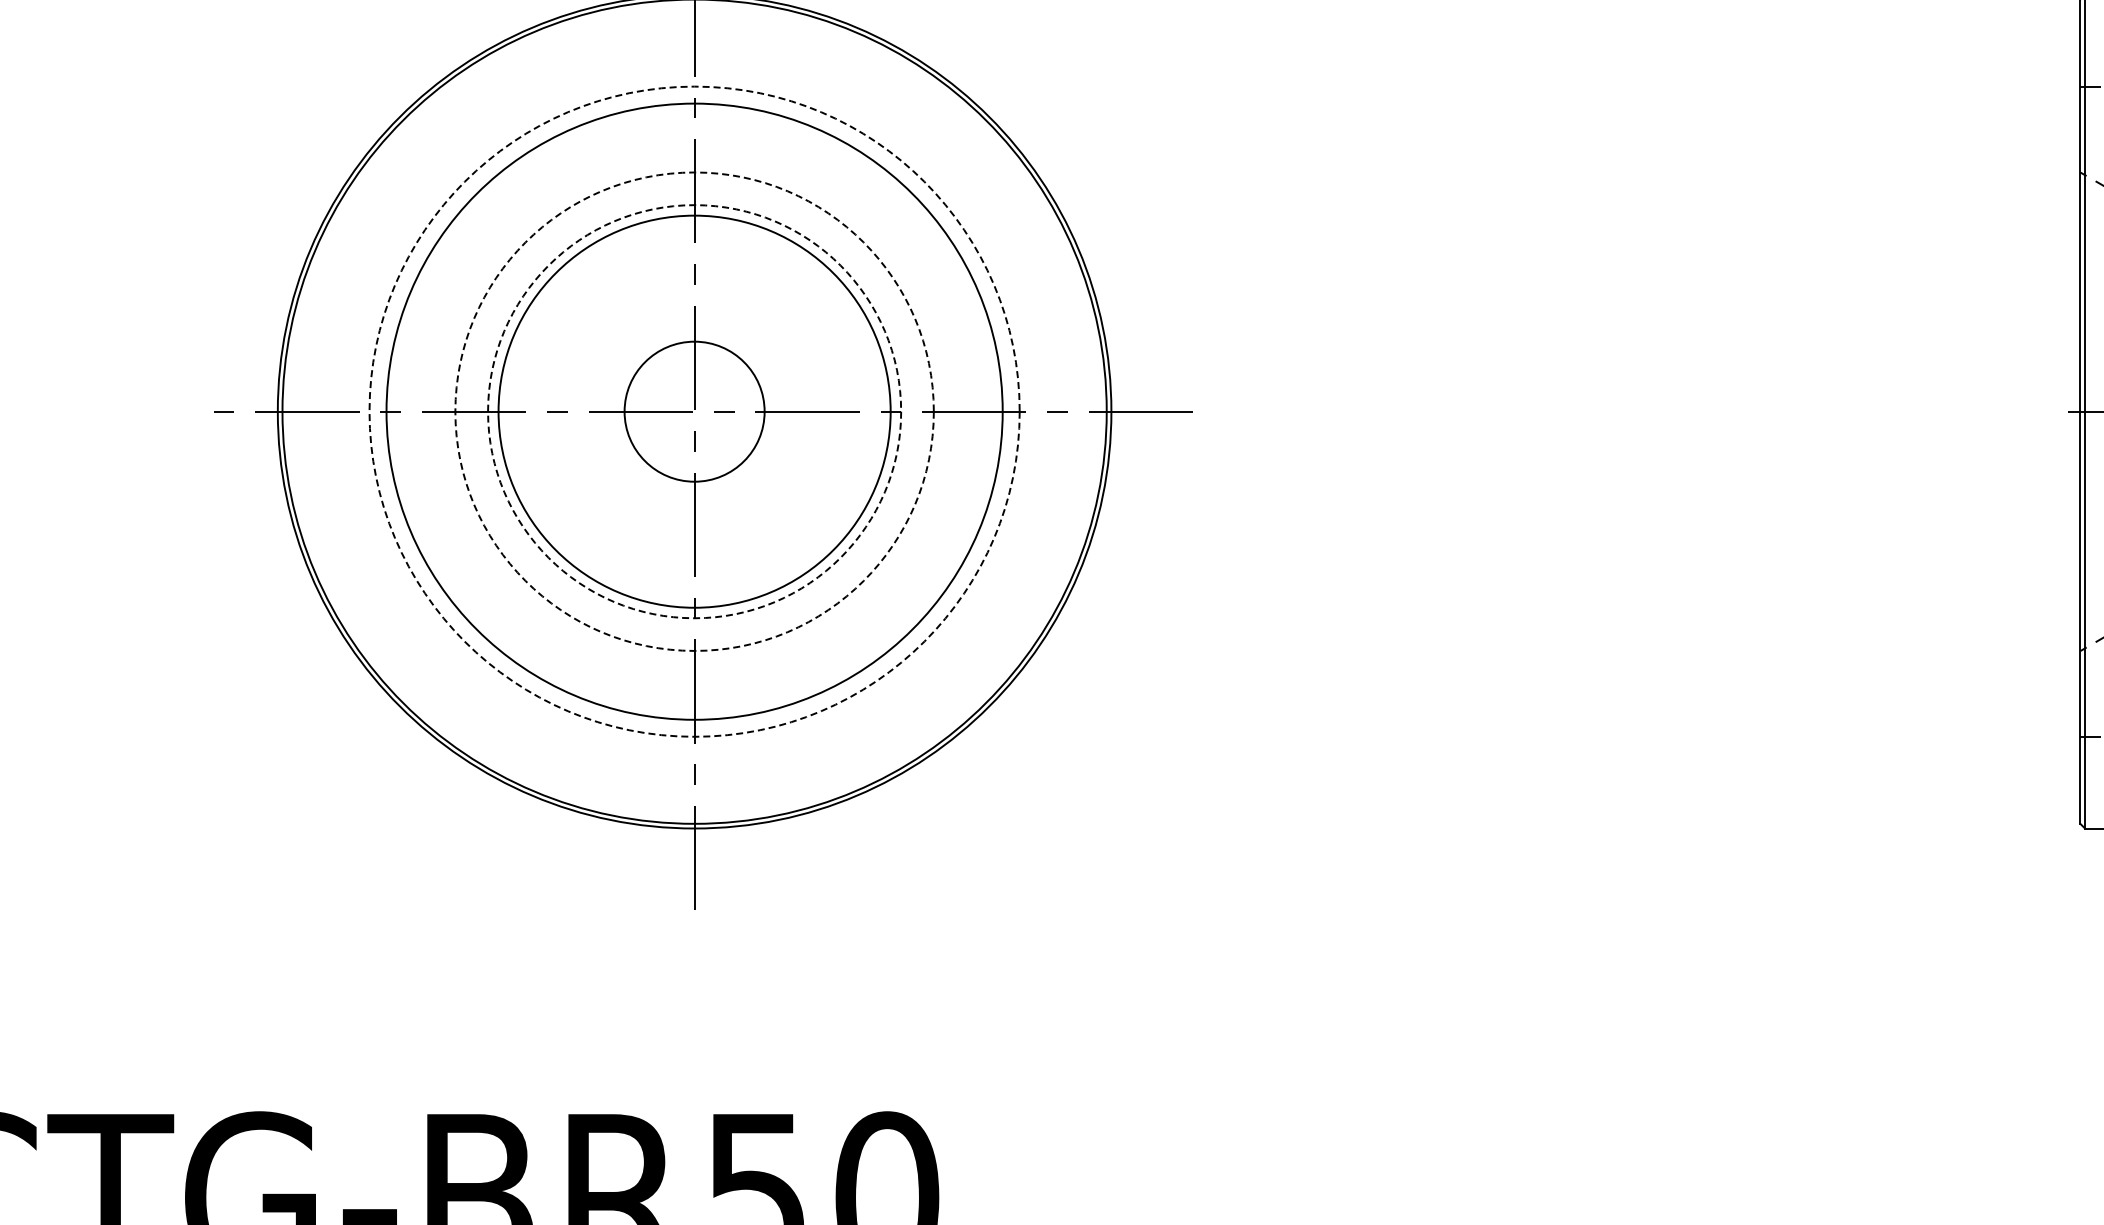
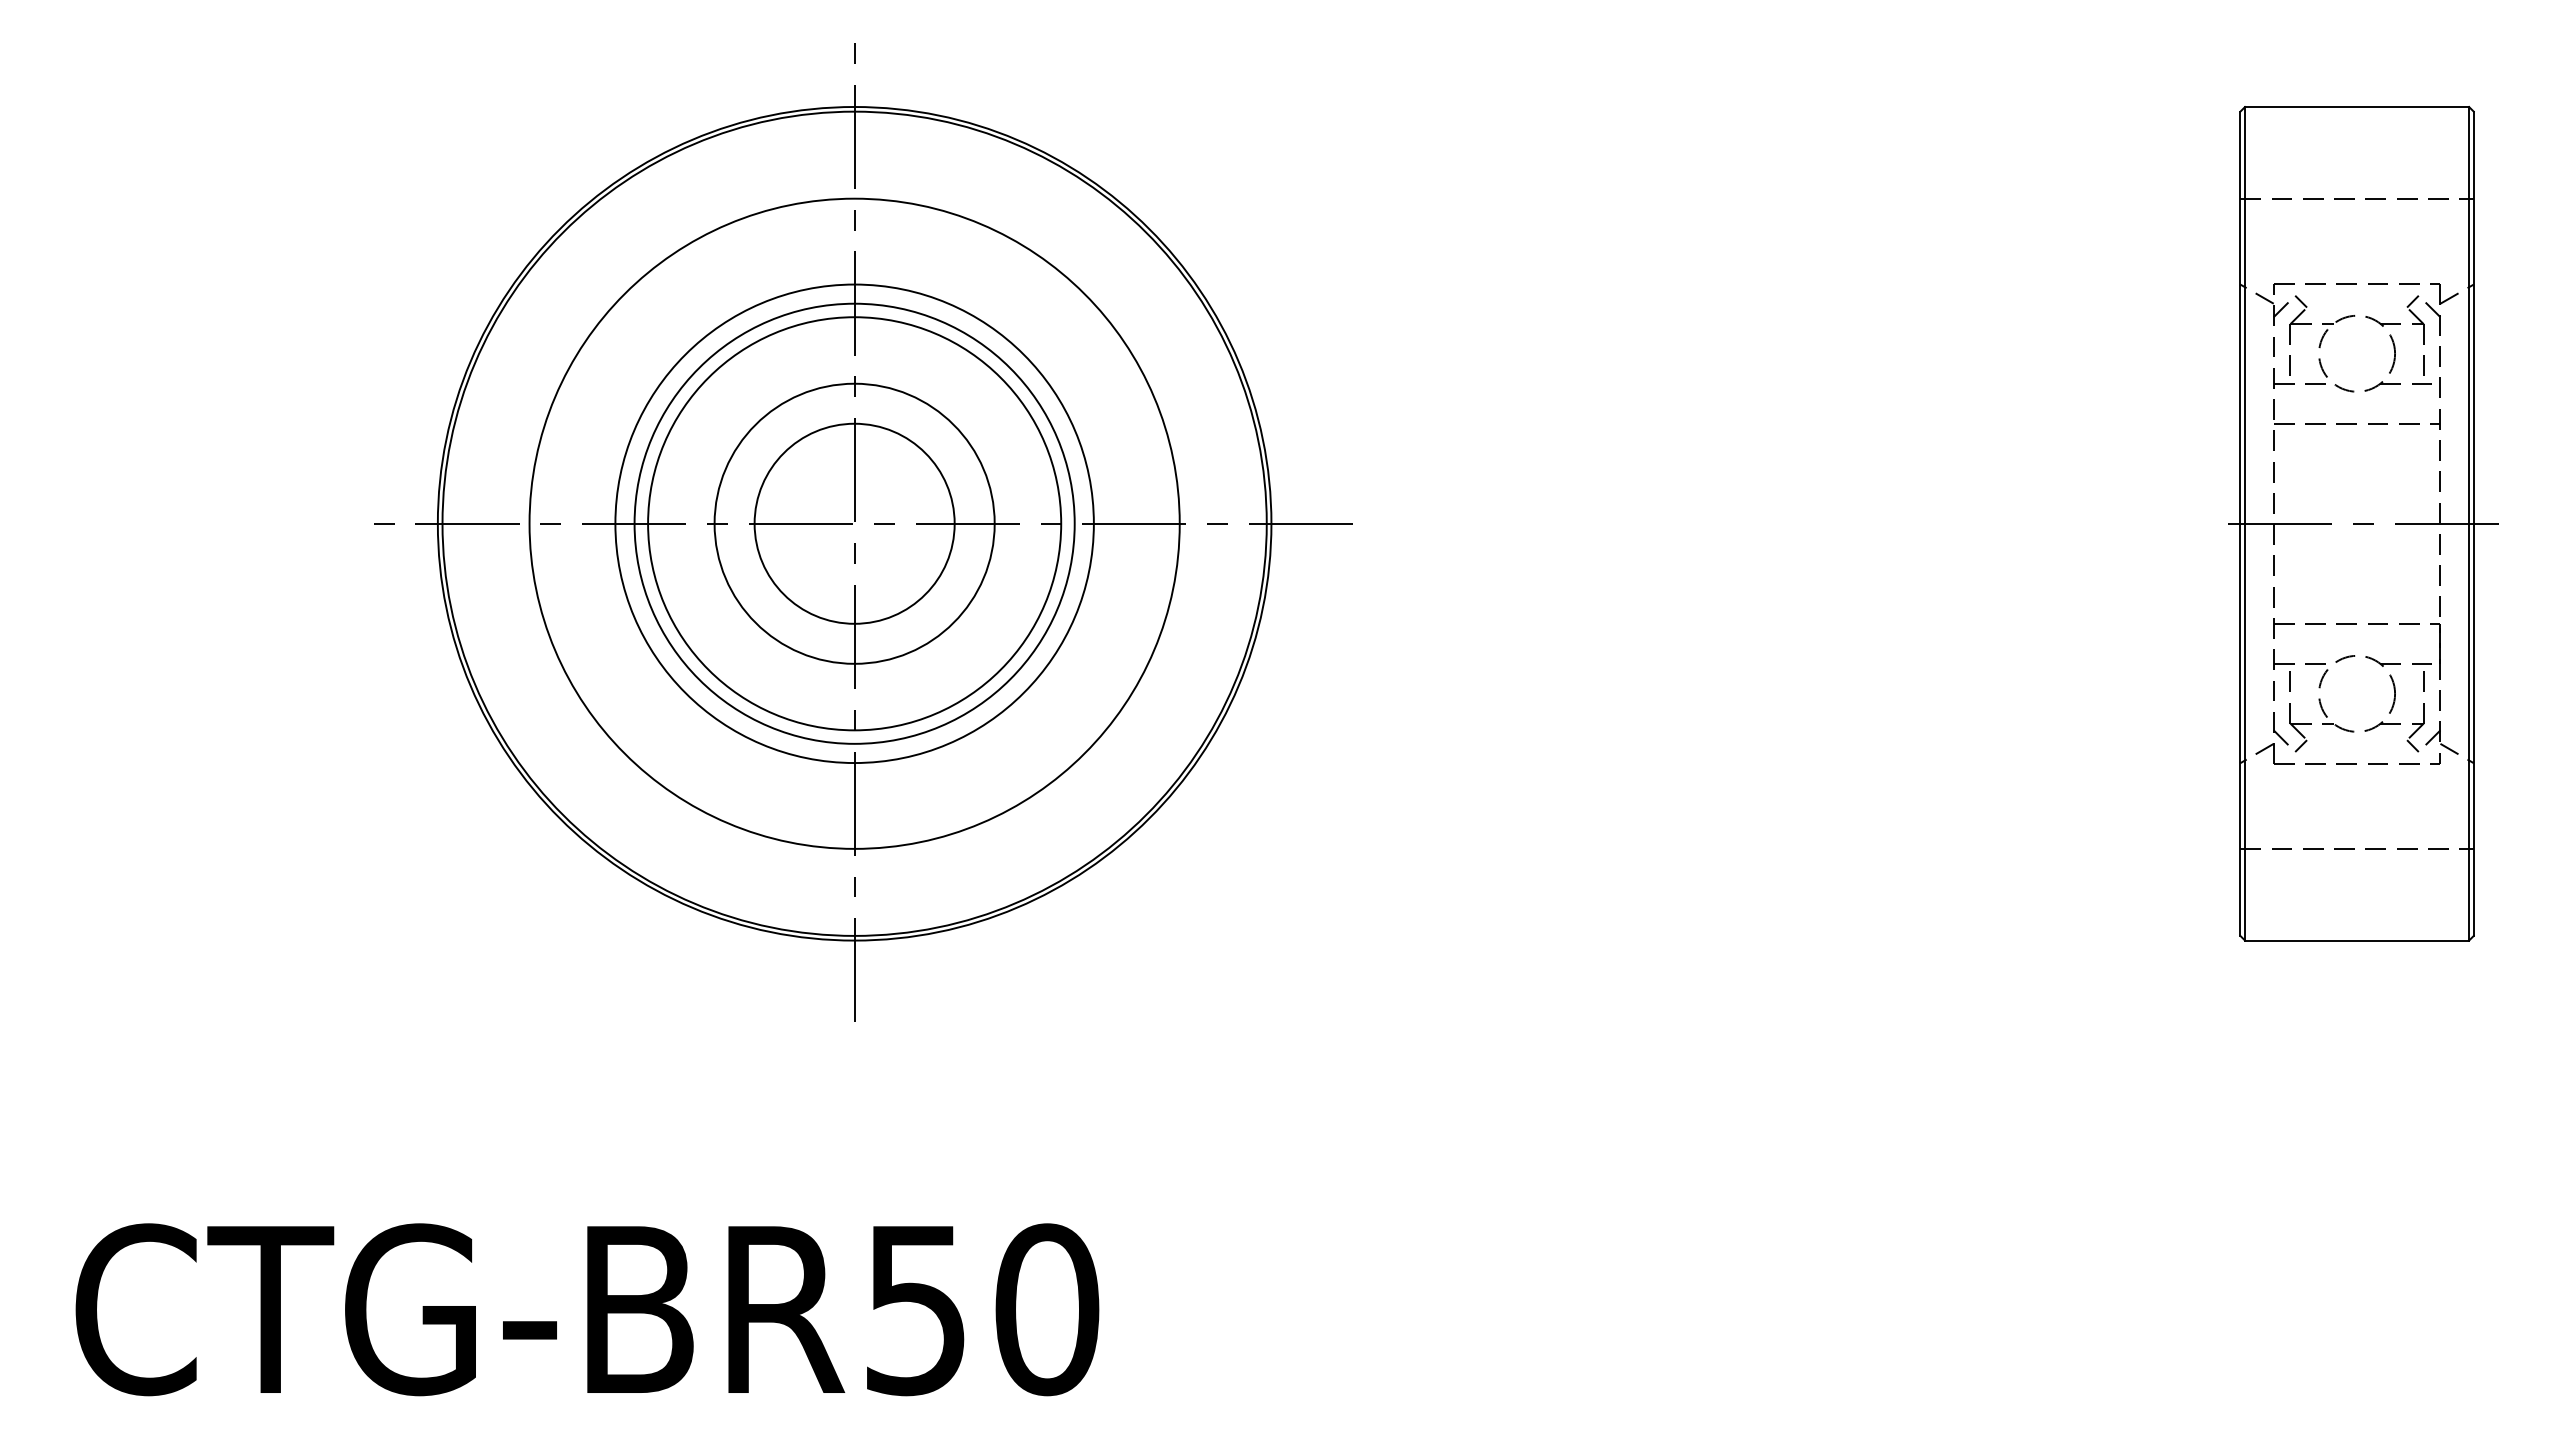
circle: (694, 411) -> (854, 523), dashed -> solid
circle: (694, 411) -> (854, 523), dashed -> solid
circle: (694, 411) -> (854, 523), dashed -> solid
circle: (694, 411) -> (854, 523), size x0.71
circle: (694, 411) -> (854, 523), size x0.71
circle: (694, 411) -> (854, 523), size x1.43

